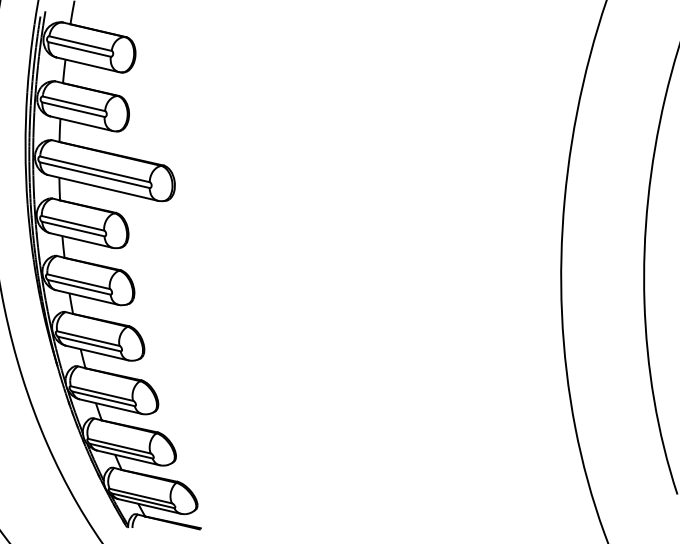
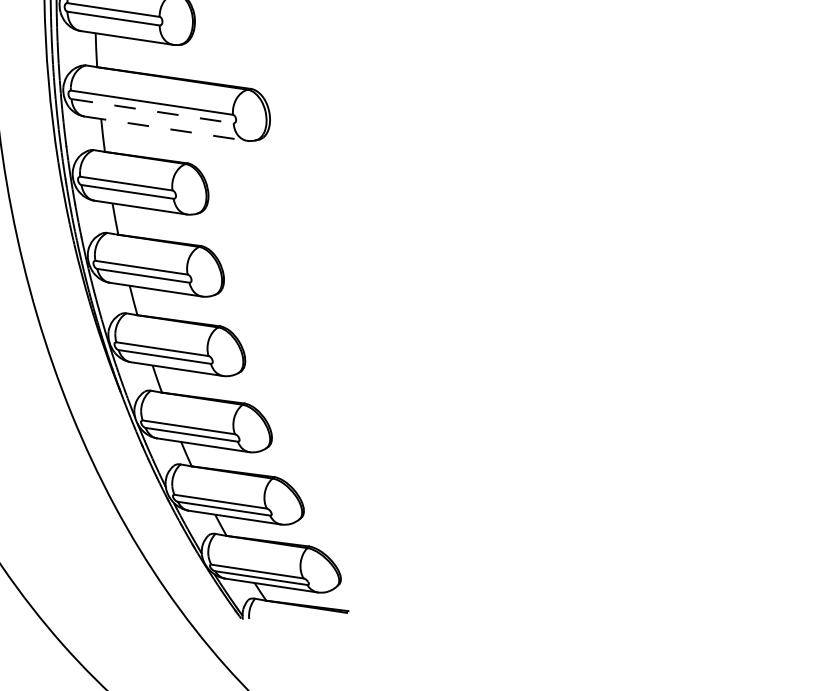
line: (95, 175) -> (153, 111), solid -> dashed
line: (103, 188) -> (166, 129), solid -> dashed

